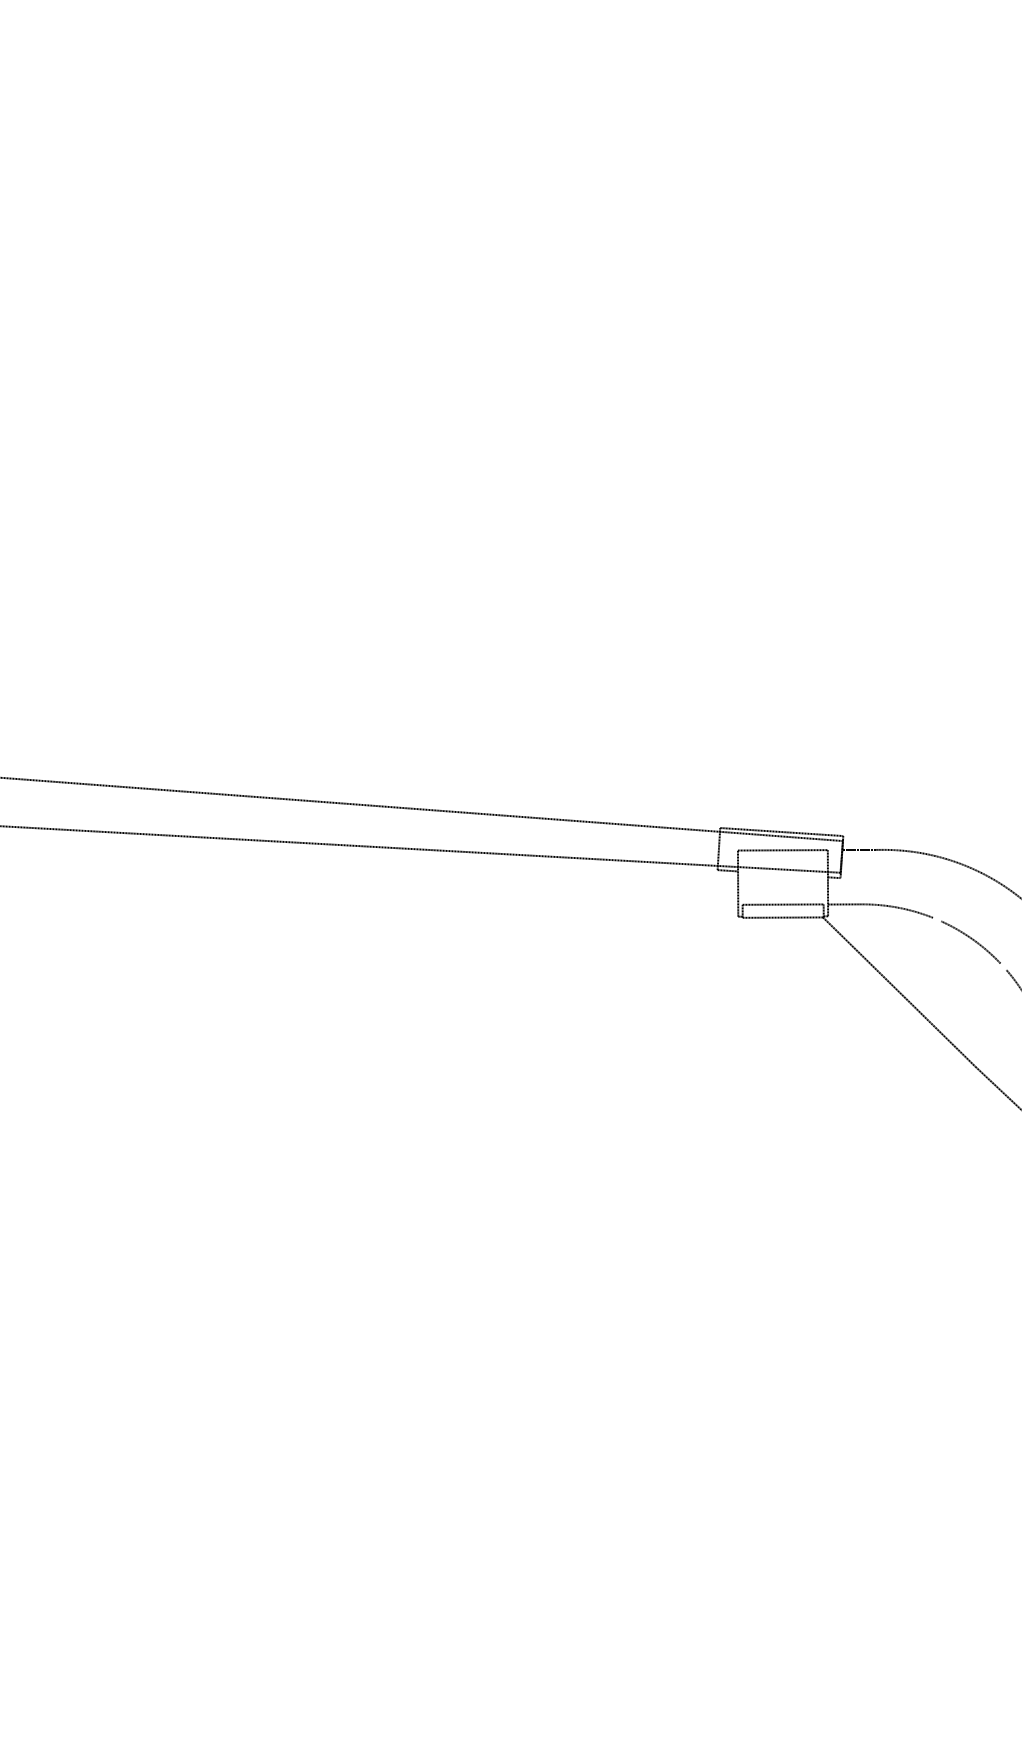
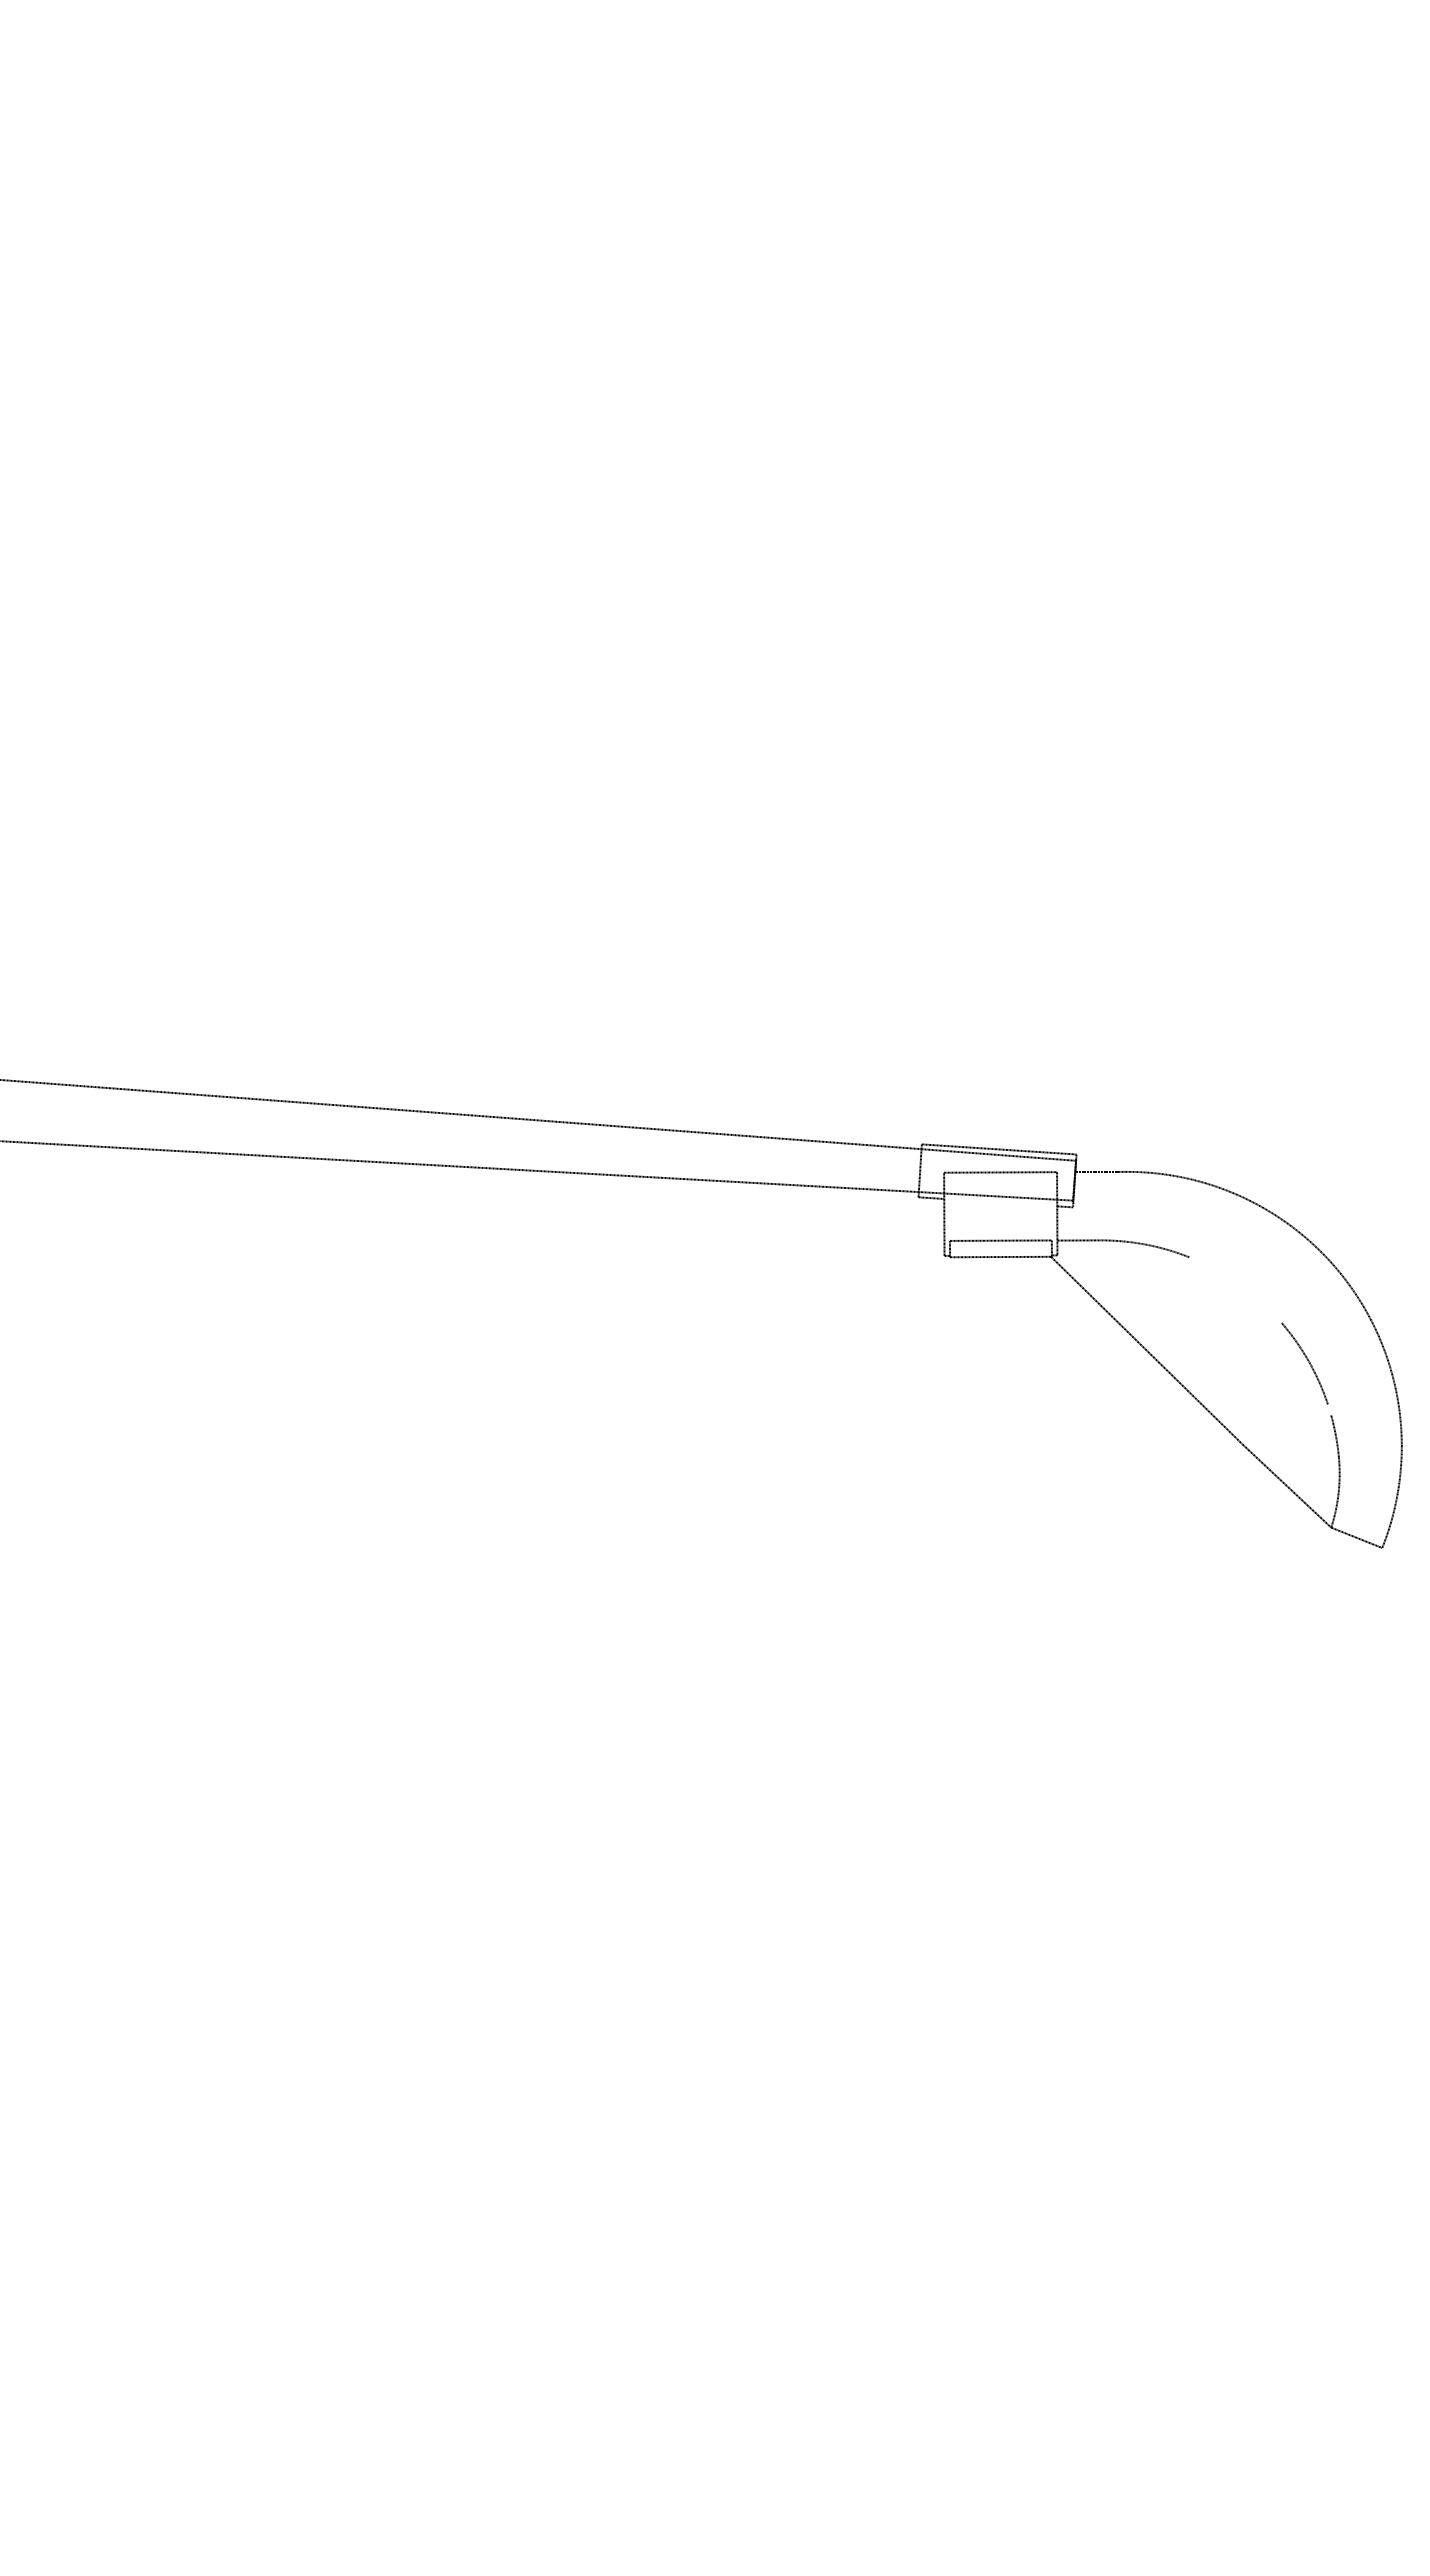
arc: (971, 939) -> (1237, 1284), removed

